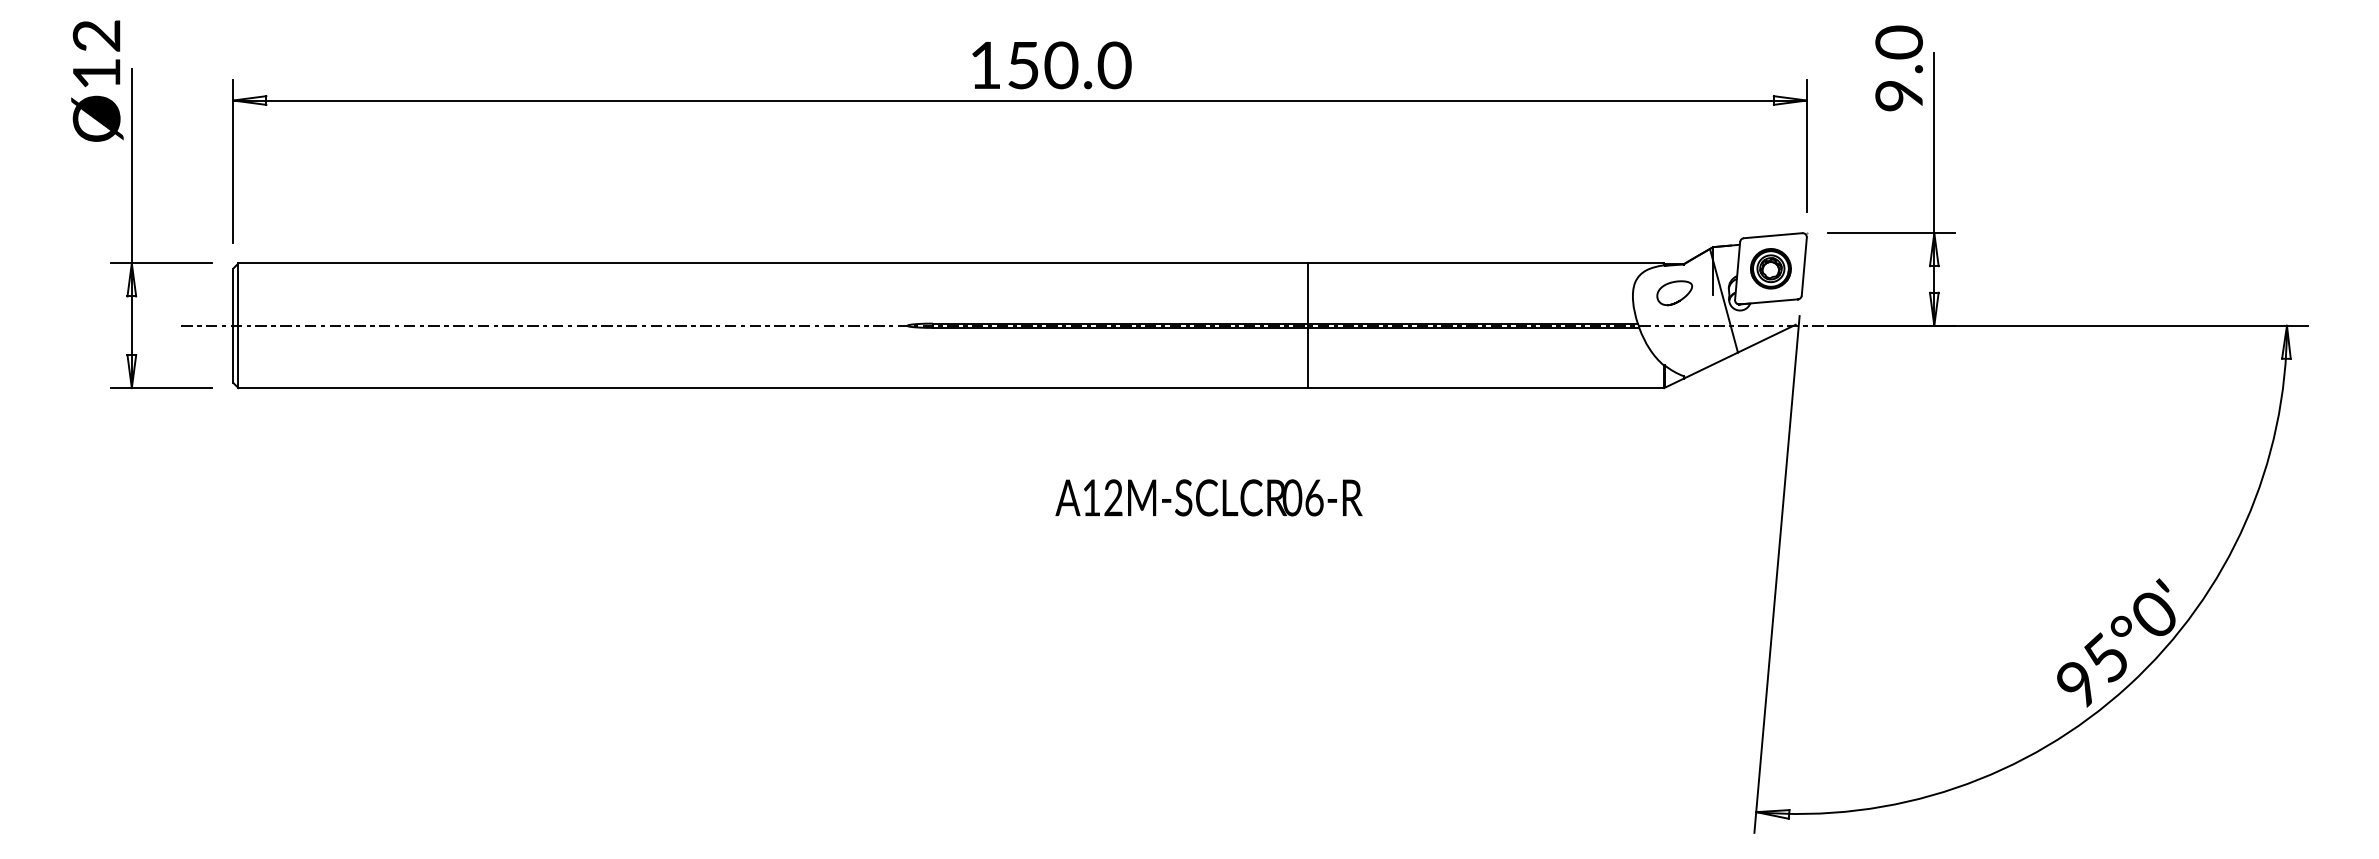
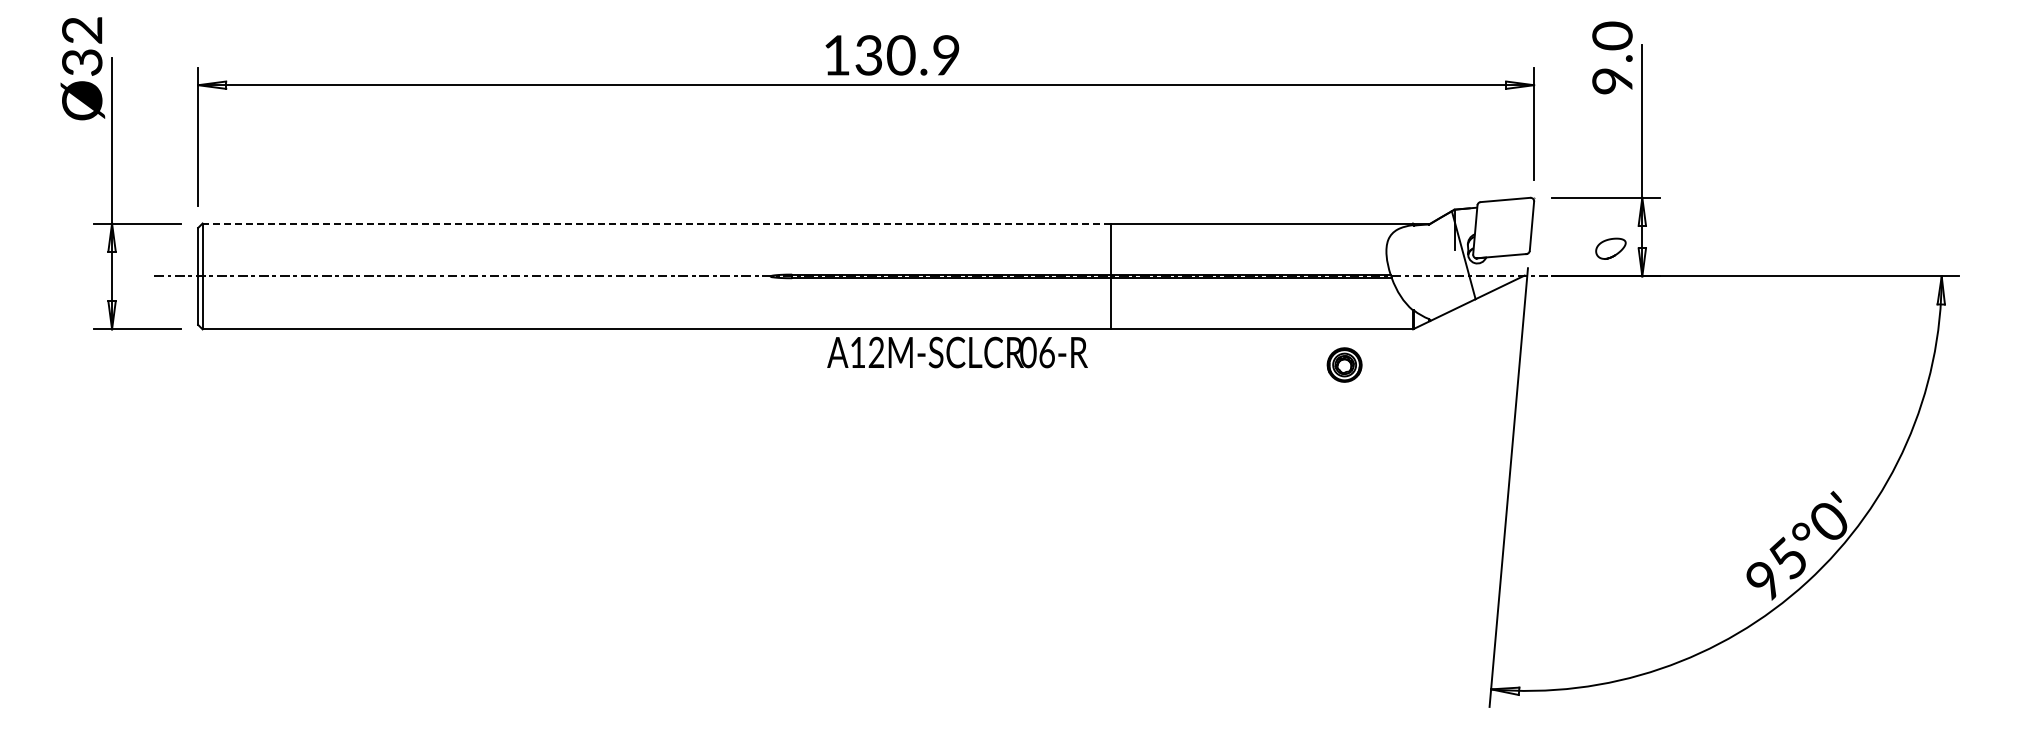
text: (1068, 65) -> (907, 55), 150.0 -> 130.9
text: (96, 73) -> (82, 62), Ø12 -> Ø32
line: (773, 263) -> (656, 223), solid -> dashed
part: (1770, 268) -> (1344, 364), moved
part: (1674, 292) -> (1610, 248), moved
text: (1208, 497) -> (957, 352), moved

